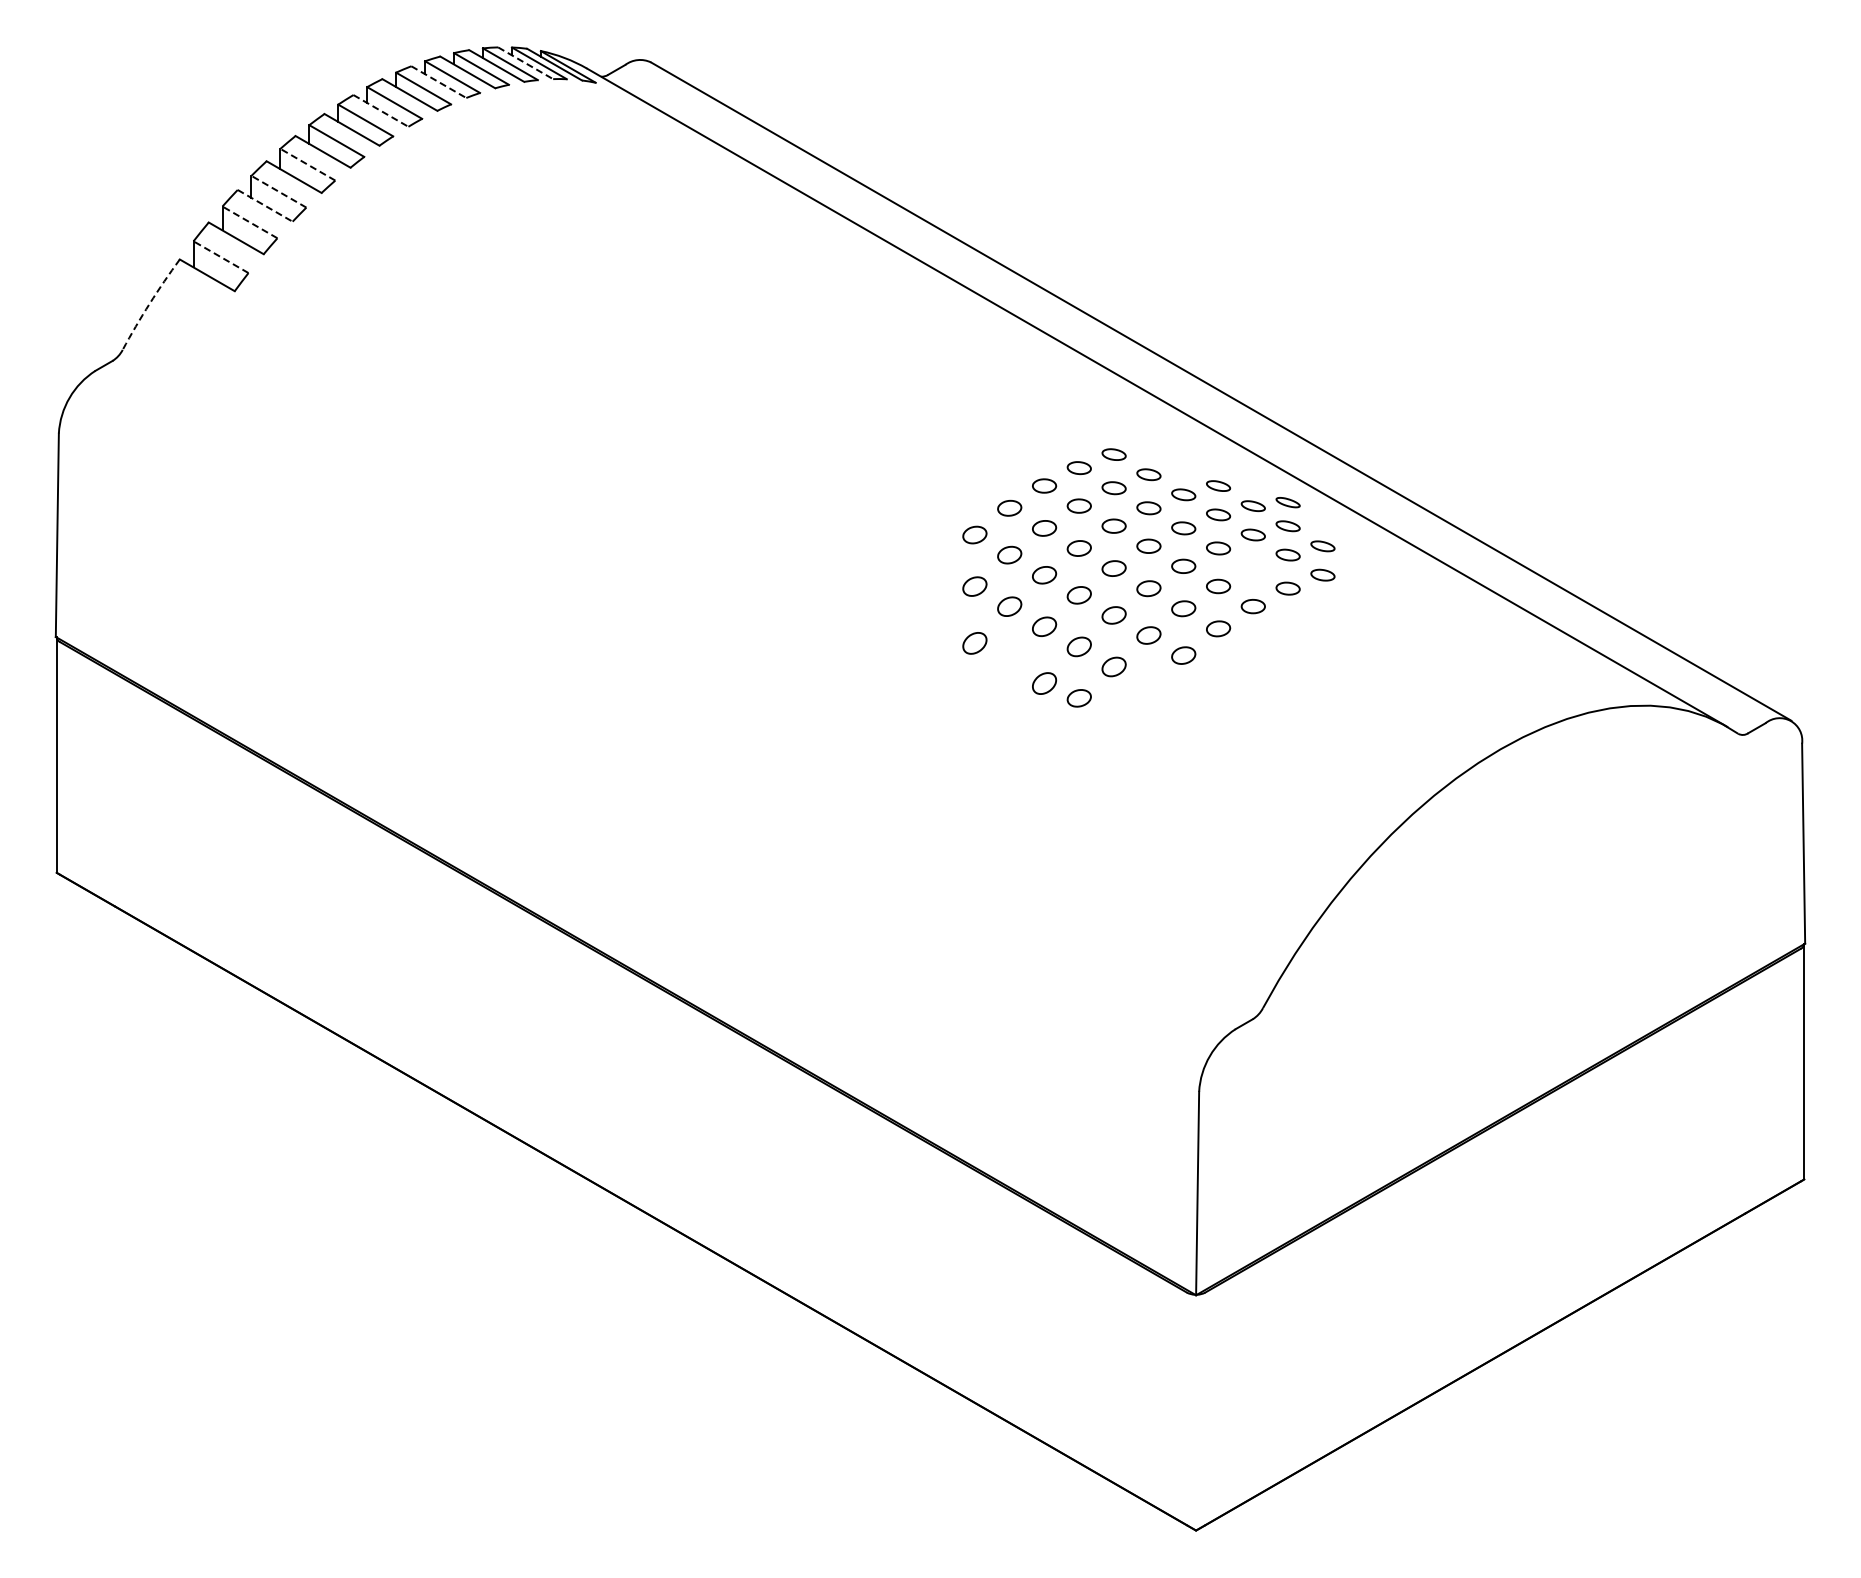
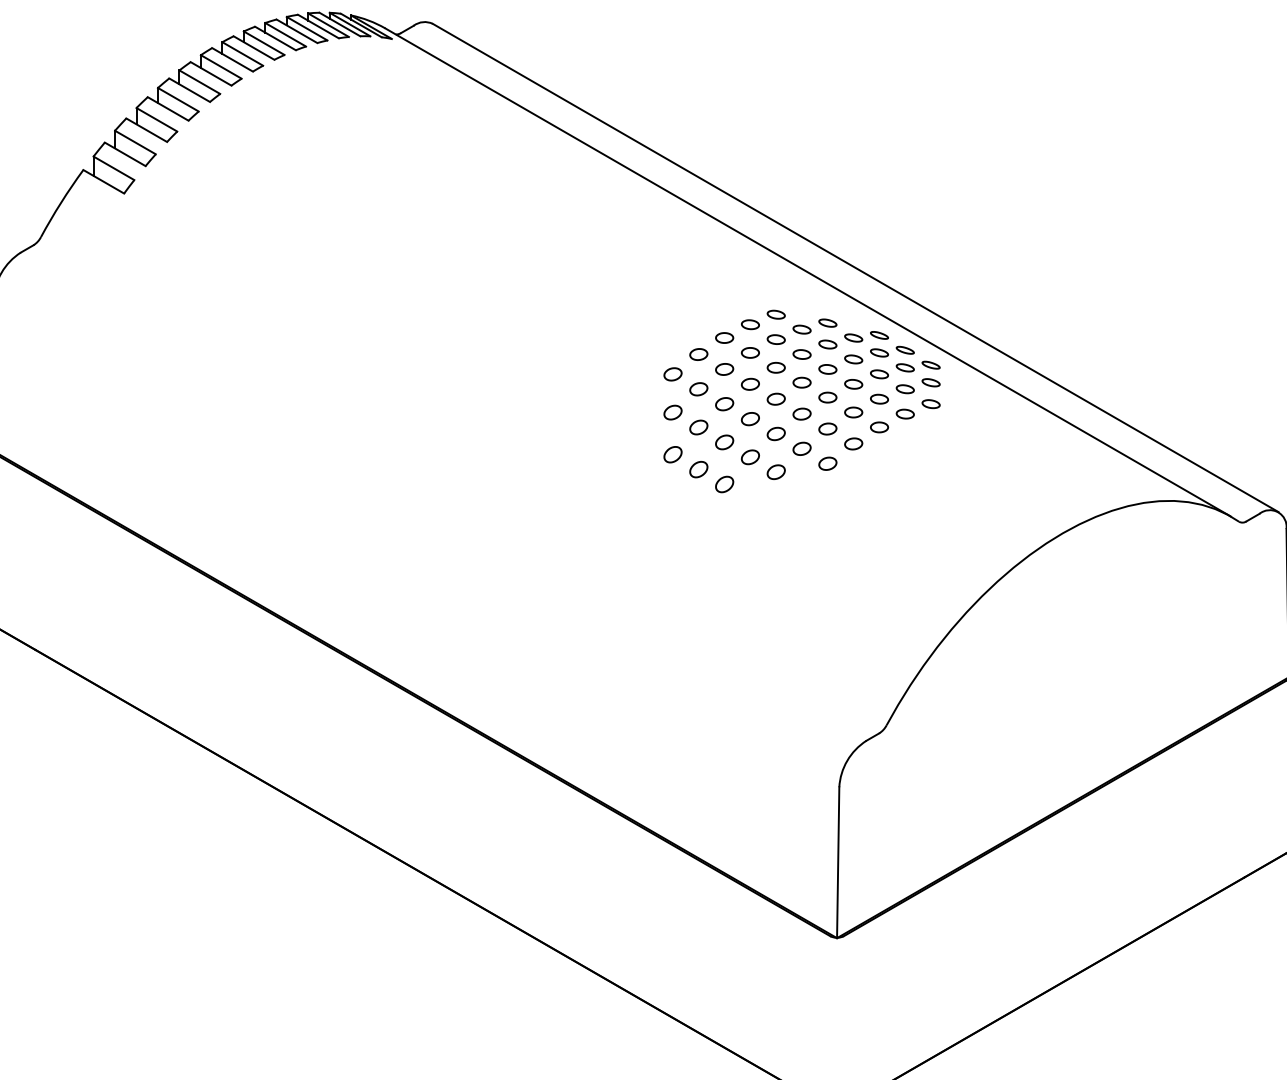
line: (525, 63) -> (339, 24), dashed -> solid
line: (438, 82) -> (275, 38), dashed -> solid
line: (380, 110) -> (232, 59), dashed -> solid
line: (307, 164) -> (178, 99), dashed -> solid
line: (278, 191) -> (156, 119), dashed -> solid
line: (265, 205) -> (146, 129), dashed -> solid
line: (249, 222) -> (135, 142), dashed -> solid
line: (221, 257) -> (114, 168), dashed -> solid
arc: (149, 303) -> (60, 202), dashed -> solid
part: (1183, 465) -> (827, 322), added
part: (1252, 482) -> (878, 335), added
part: (1322, 522) -> (930, 365), added
part: (1252, 568) -> (878, 399), added
part: (1009, 663) -> (698, 469), added
part: (1078, 698) -> (749, 495), removed

